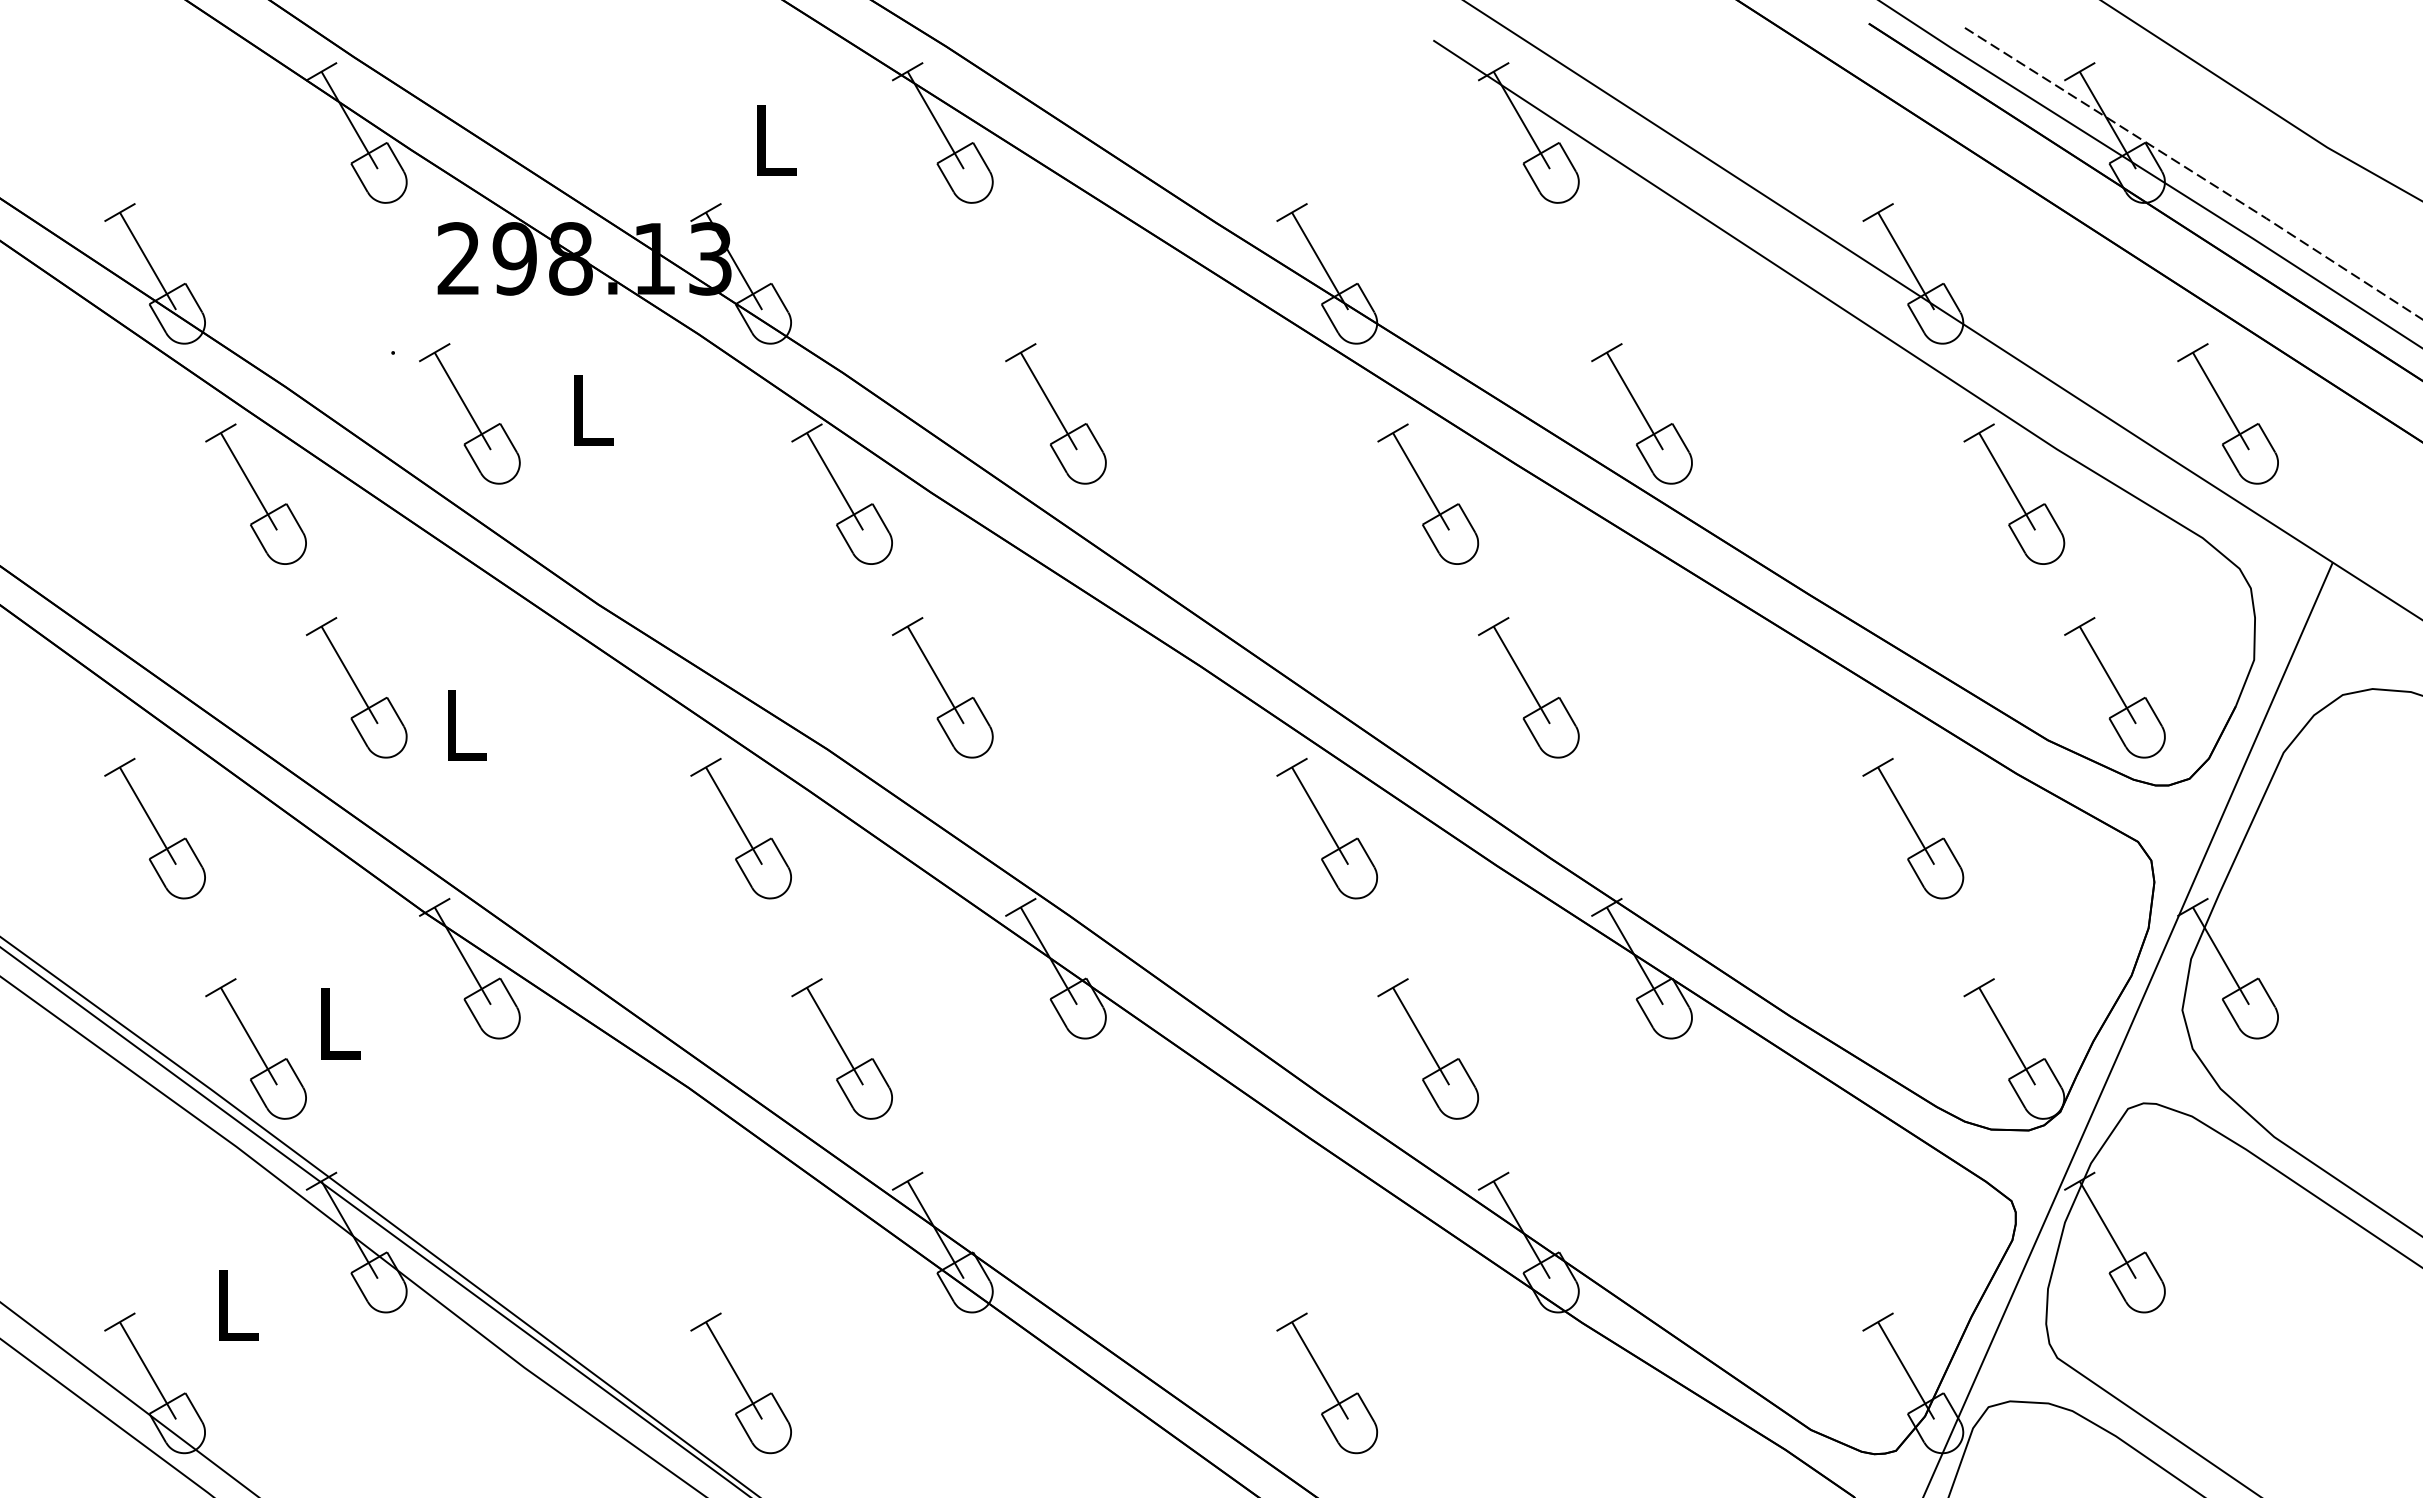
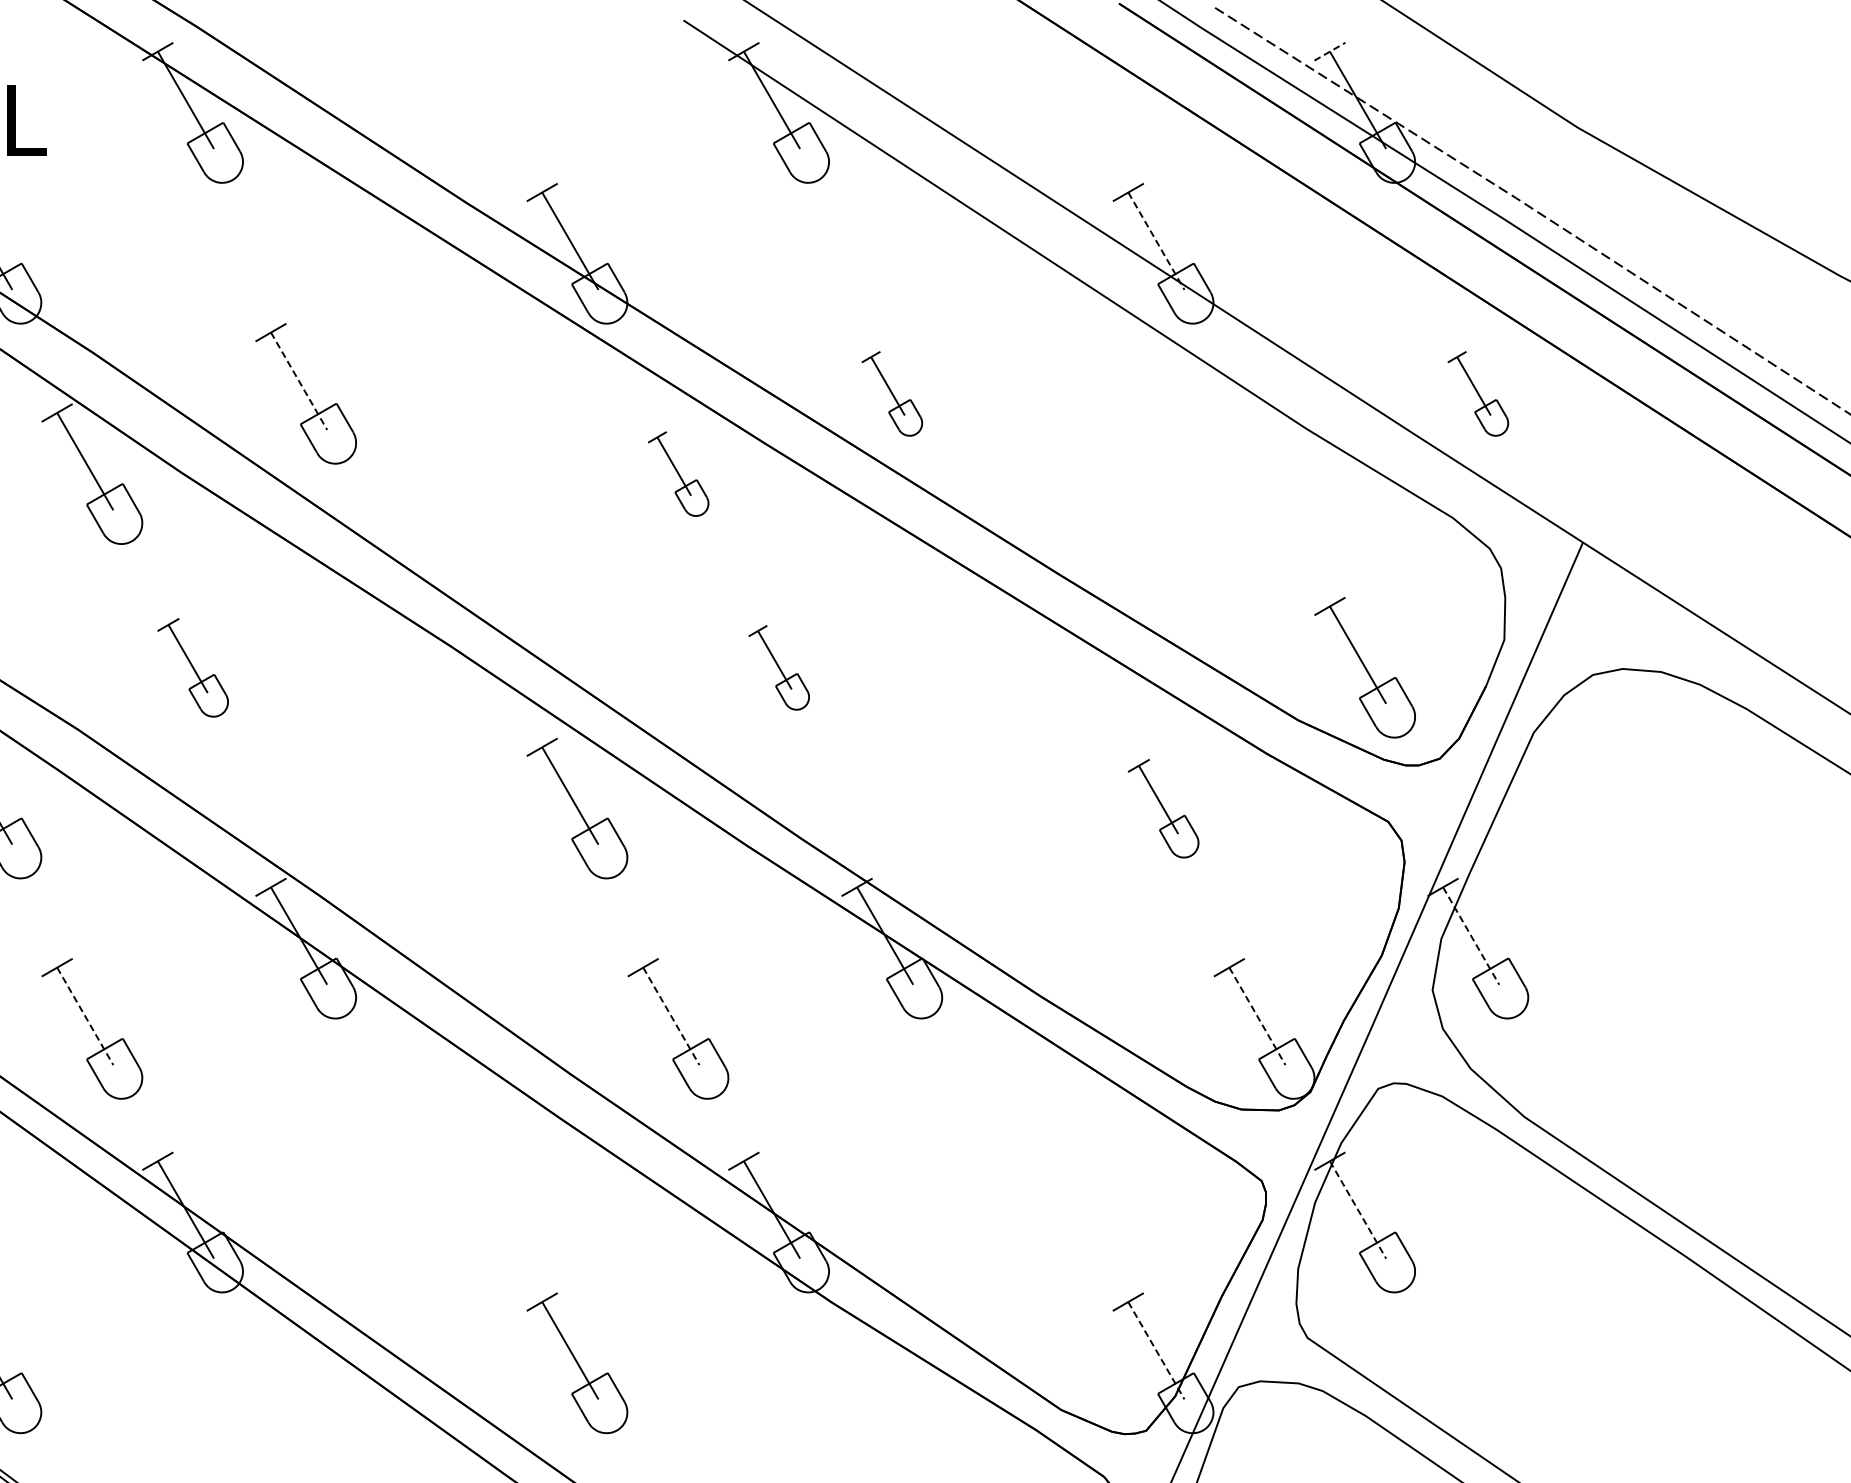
line: (2079, 71) -> (1329, 51), solid -> dashed
line: (1906, 261) -> (1156, 241), solid -> dashed
line: (1049, 401) -> (299, 381), solid -> dashed
part: (1641, 413) -> (891, 393), size x0.6
part: (2227, 413) -> (1477, 393), size x0.6
part: (1428, 493) -> (678, 473), size x0.6
part: (2014, 493) -> (1264, 473), removed
part: (942, 687) -> (192, 667), size x0.7
part: (1528, 687) -> (778, 667), size x0.6
part: (1913, 828) -> (1163, 808), size x0.7
line: (2221, 956) -> (1471, 936), solid -> dashed
line: (835, 1036) -> (85, 1016), solid -> dashed
line: (1421, 1036) -> (671, 1016), solid -> dashed
line: (2007, 1036) -> (1257, 1016), solid -> dashed
line: (2108, 1230) -> (1358, 1210), solid -> dashed
line: (1906, 1371) -> (1156, 1351), solid -> dashed

